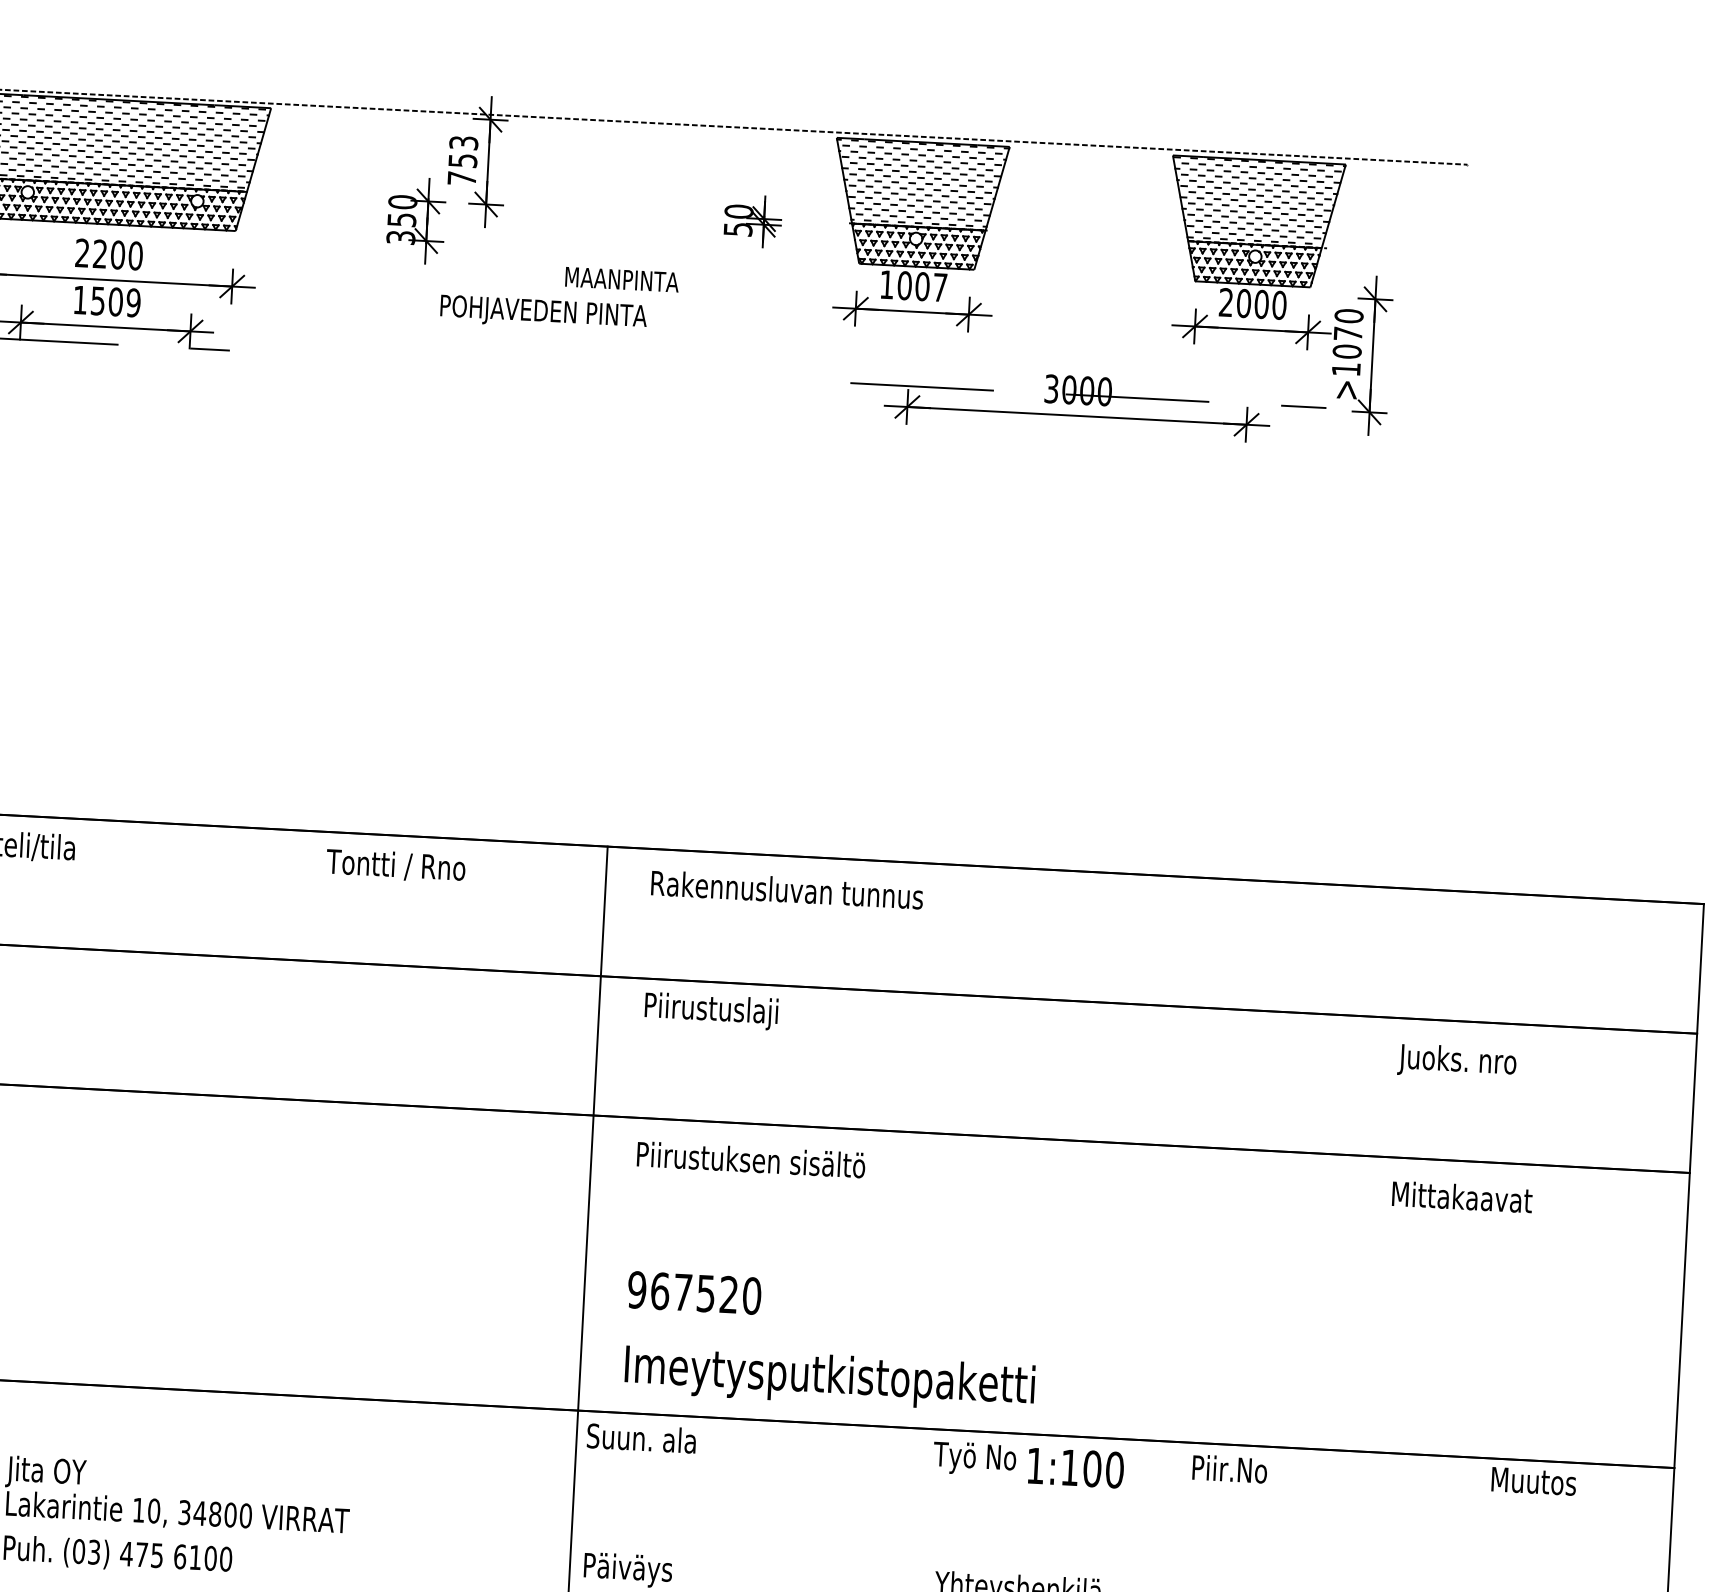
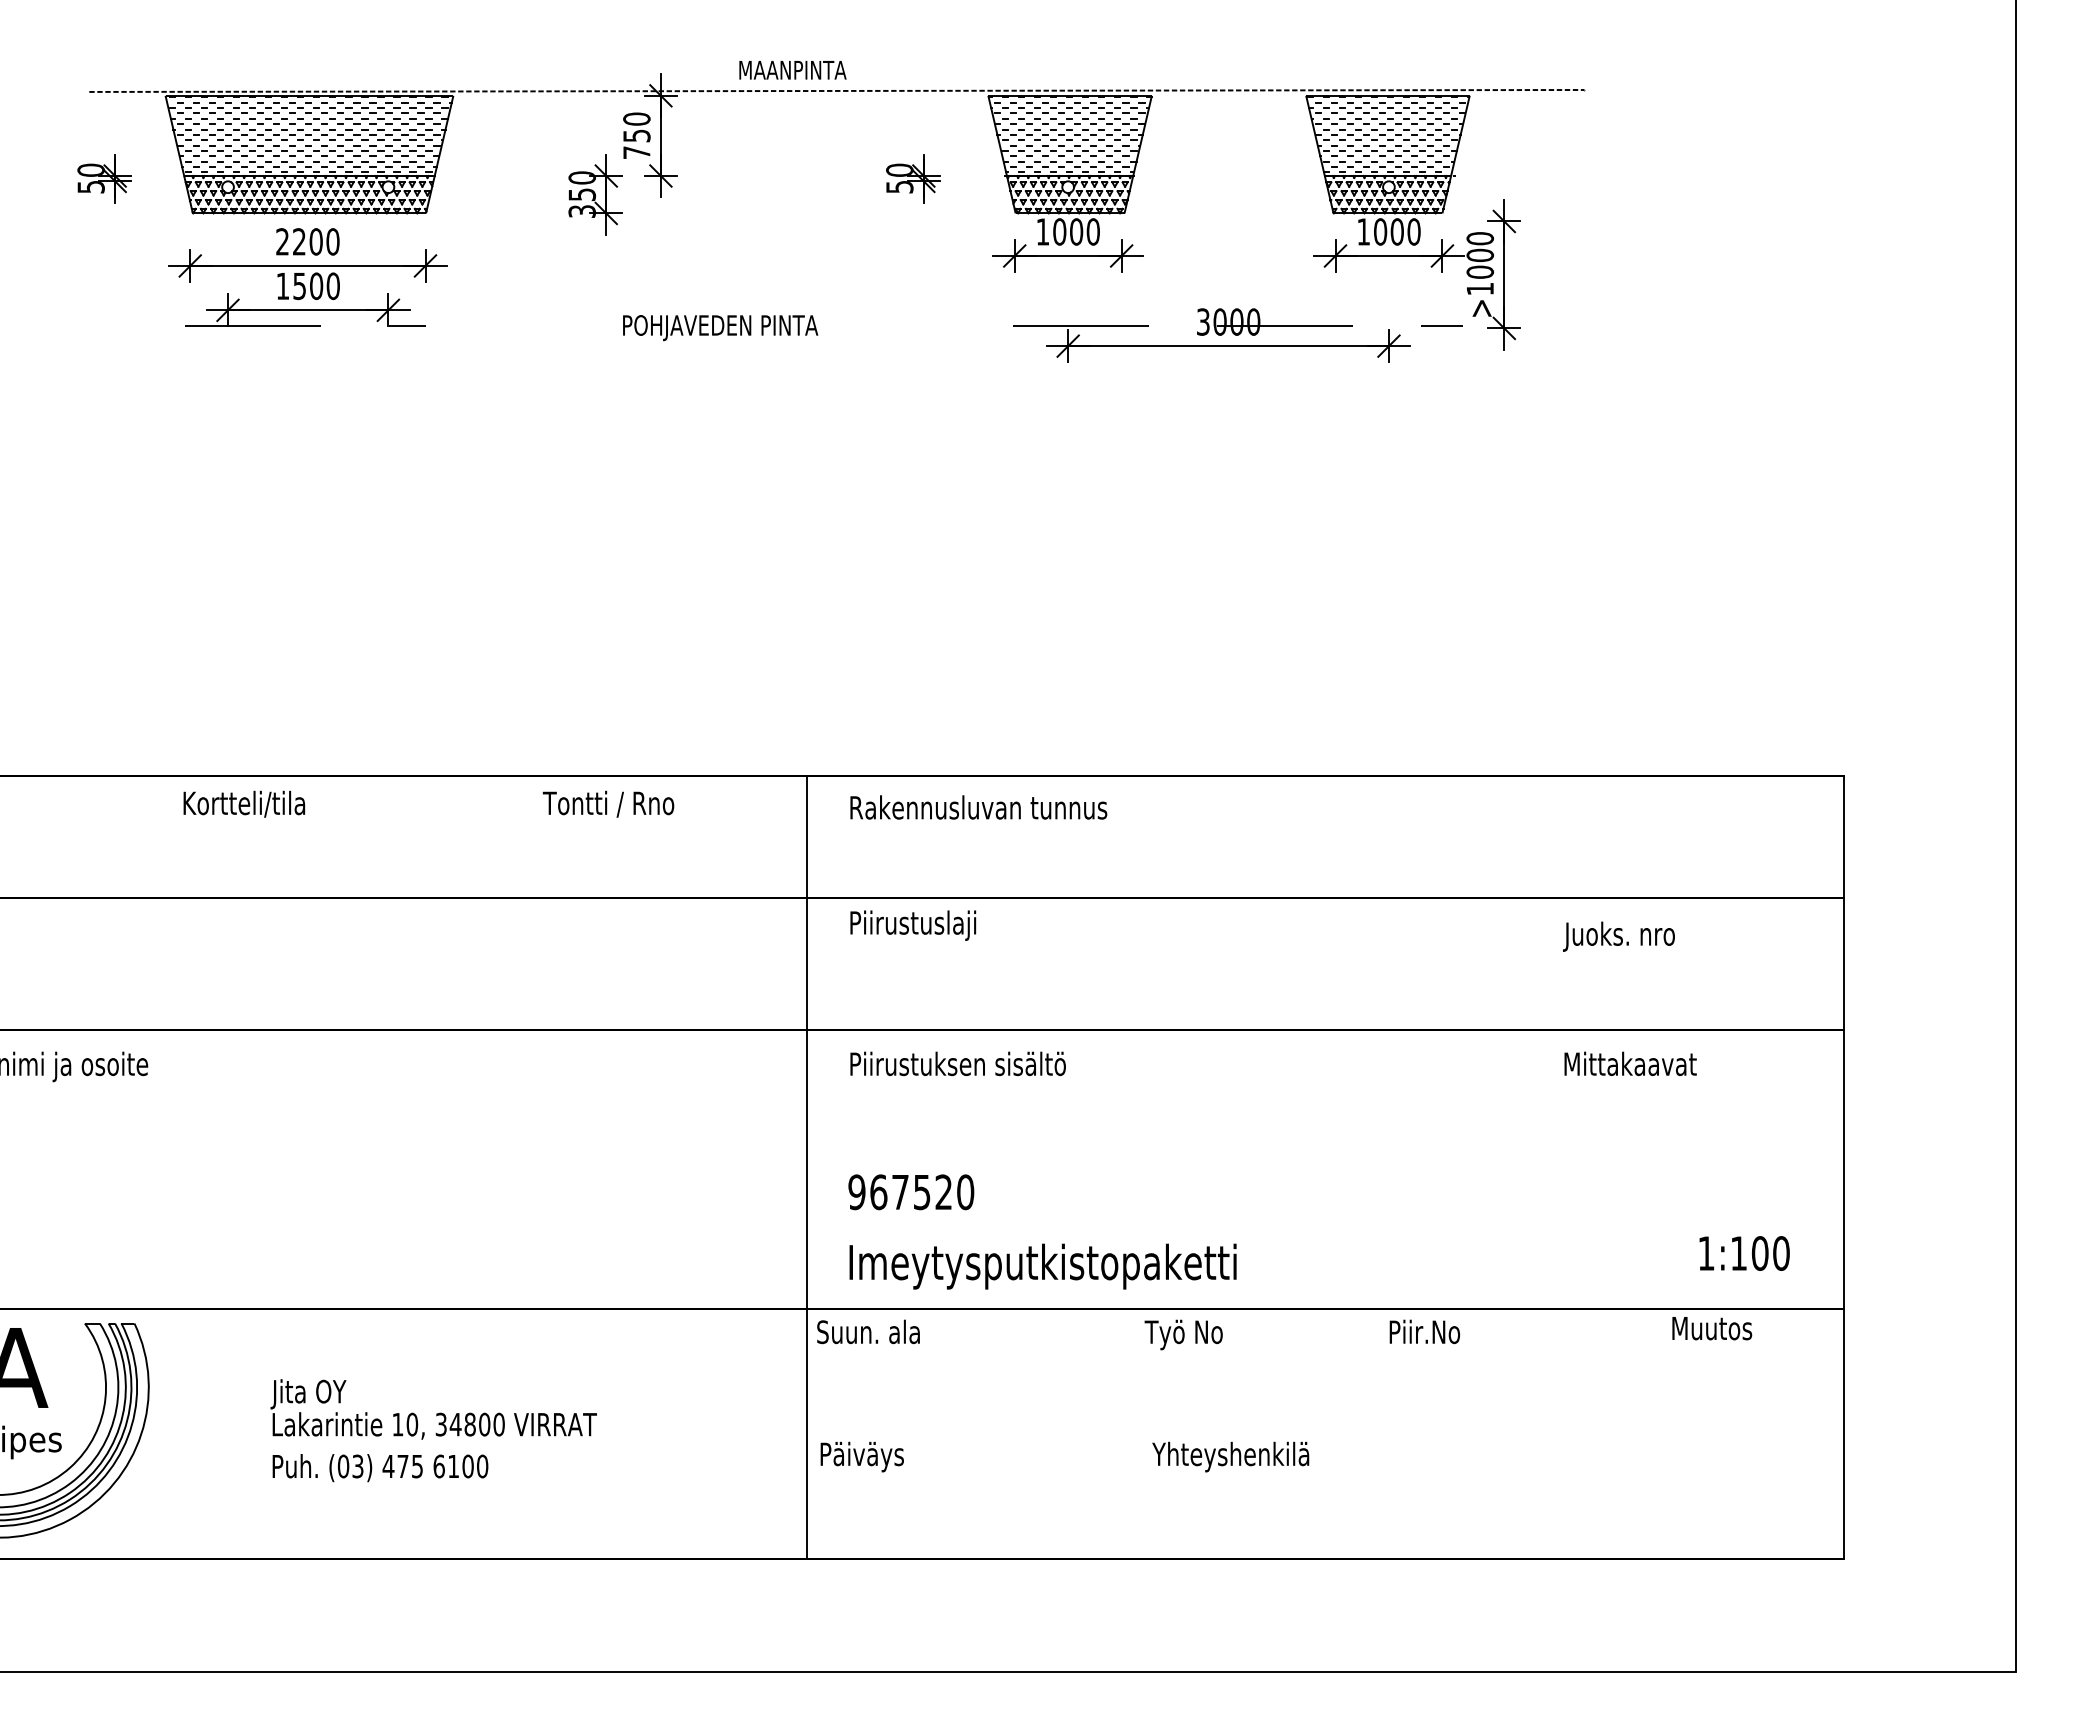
text: (463, 142) -> (636, 118), 753 -> 750
text: (621, 279) -> (792, 70), moved
text: (939, 287) -> (1092, 231), 1007 -> 1000
text: (1226, 302) -> (1363, 231), 2000 -> 1000
text: (132, 303) -> (332, 286), 1509 -> 1500
text: (543, 314) -> (720, 328), moved
text: (1348, 333) -> (1480, 255), >1070 -> >1000
text: (1075, 1468) -> (1744, 1253), moved

